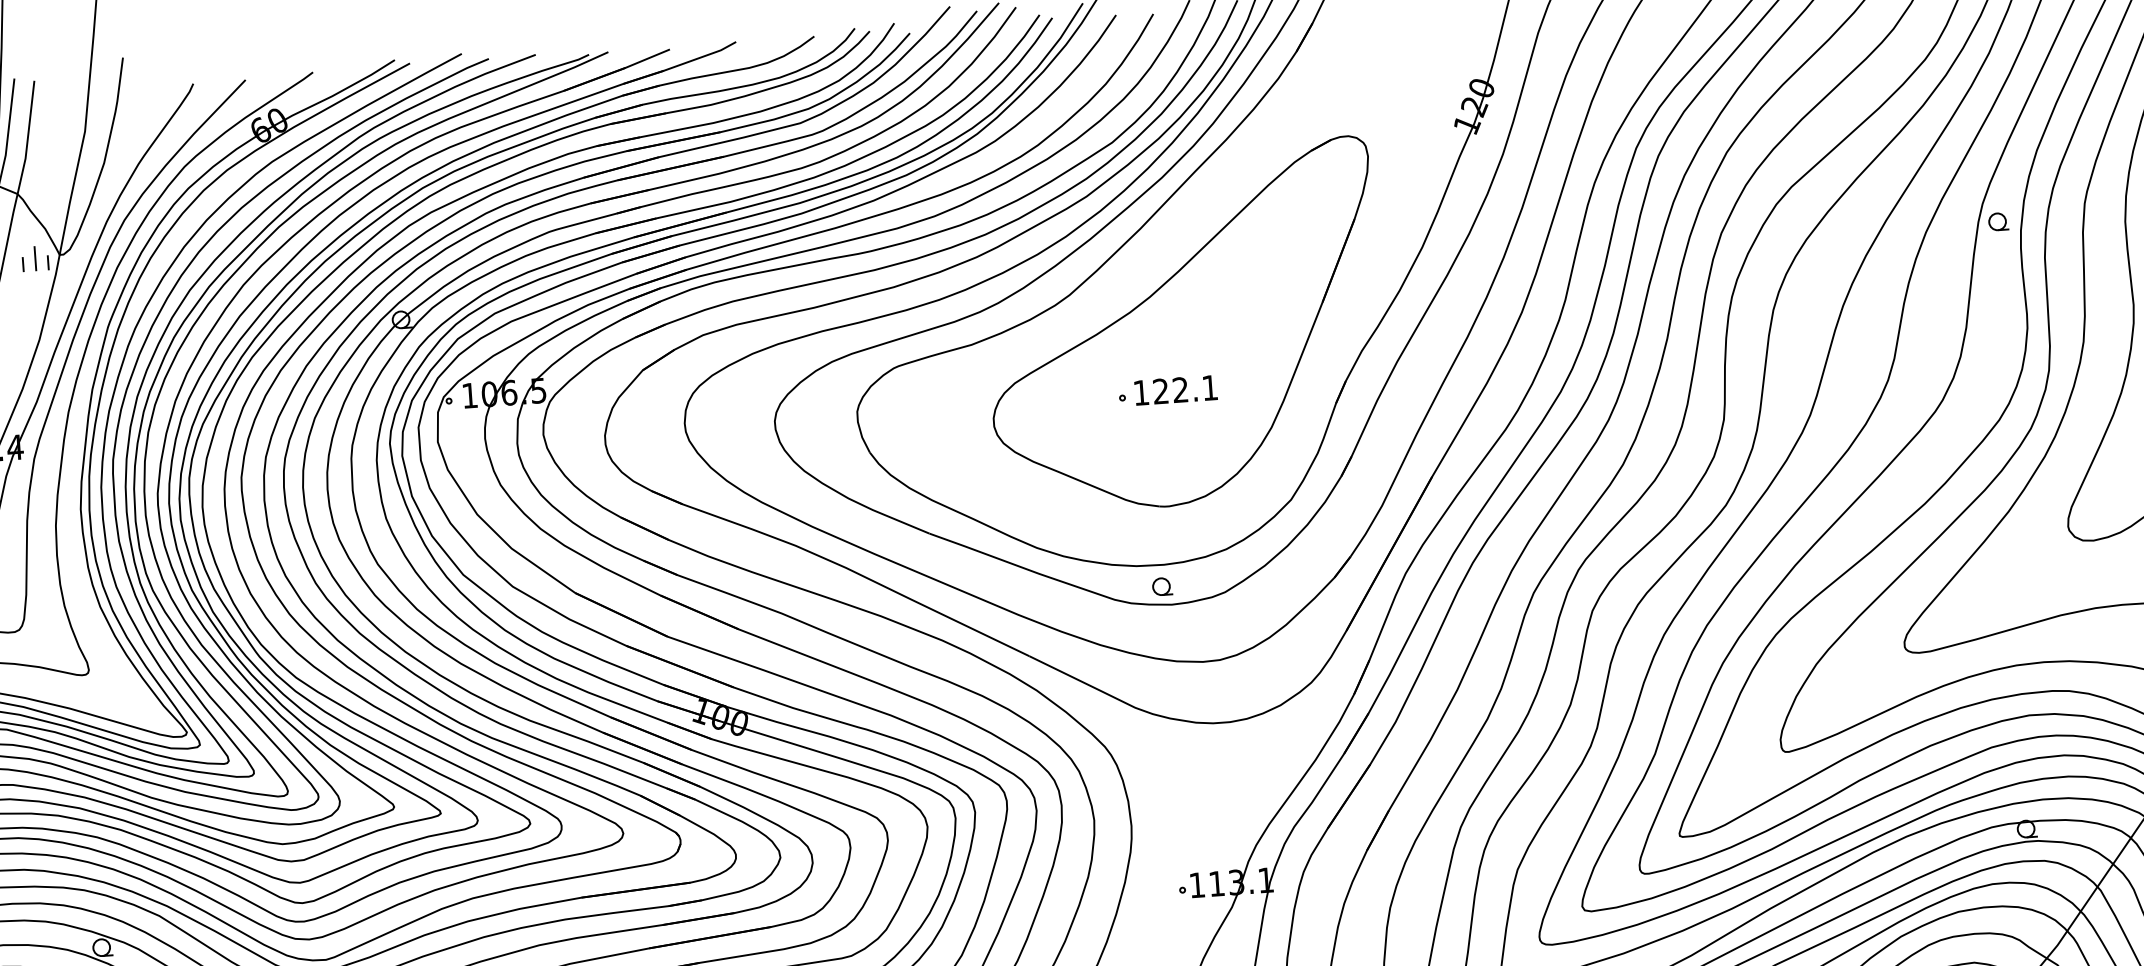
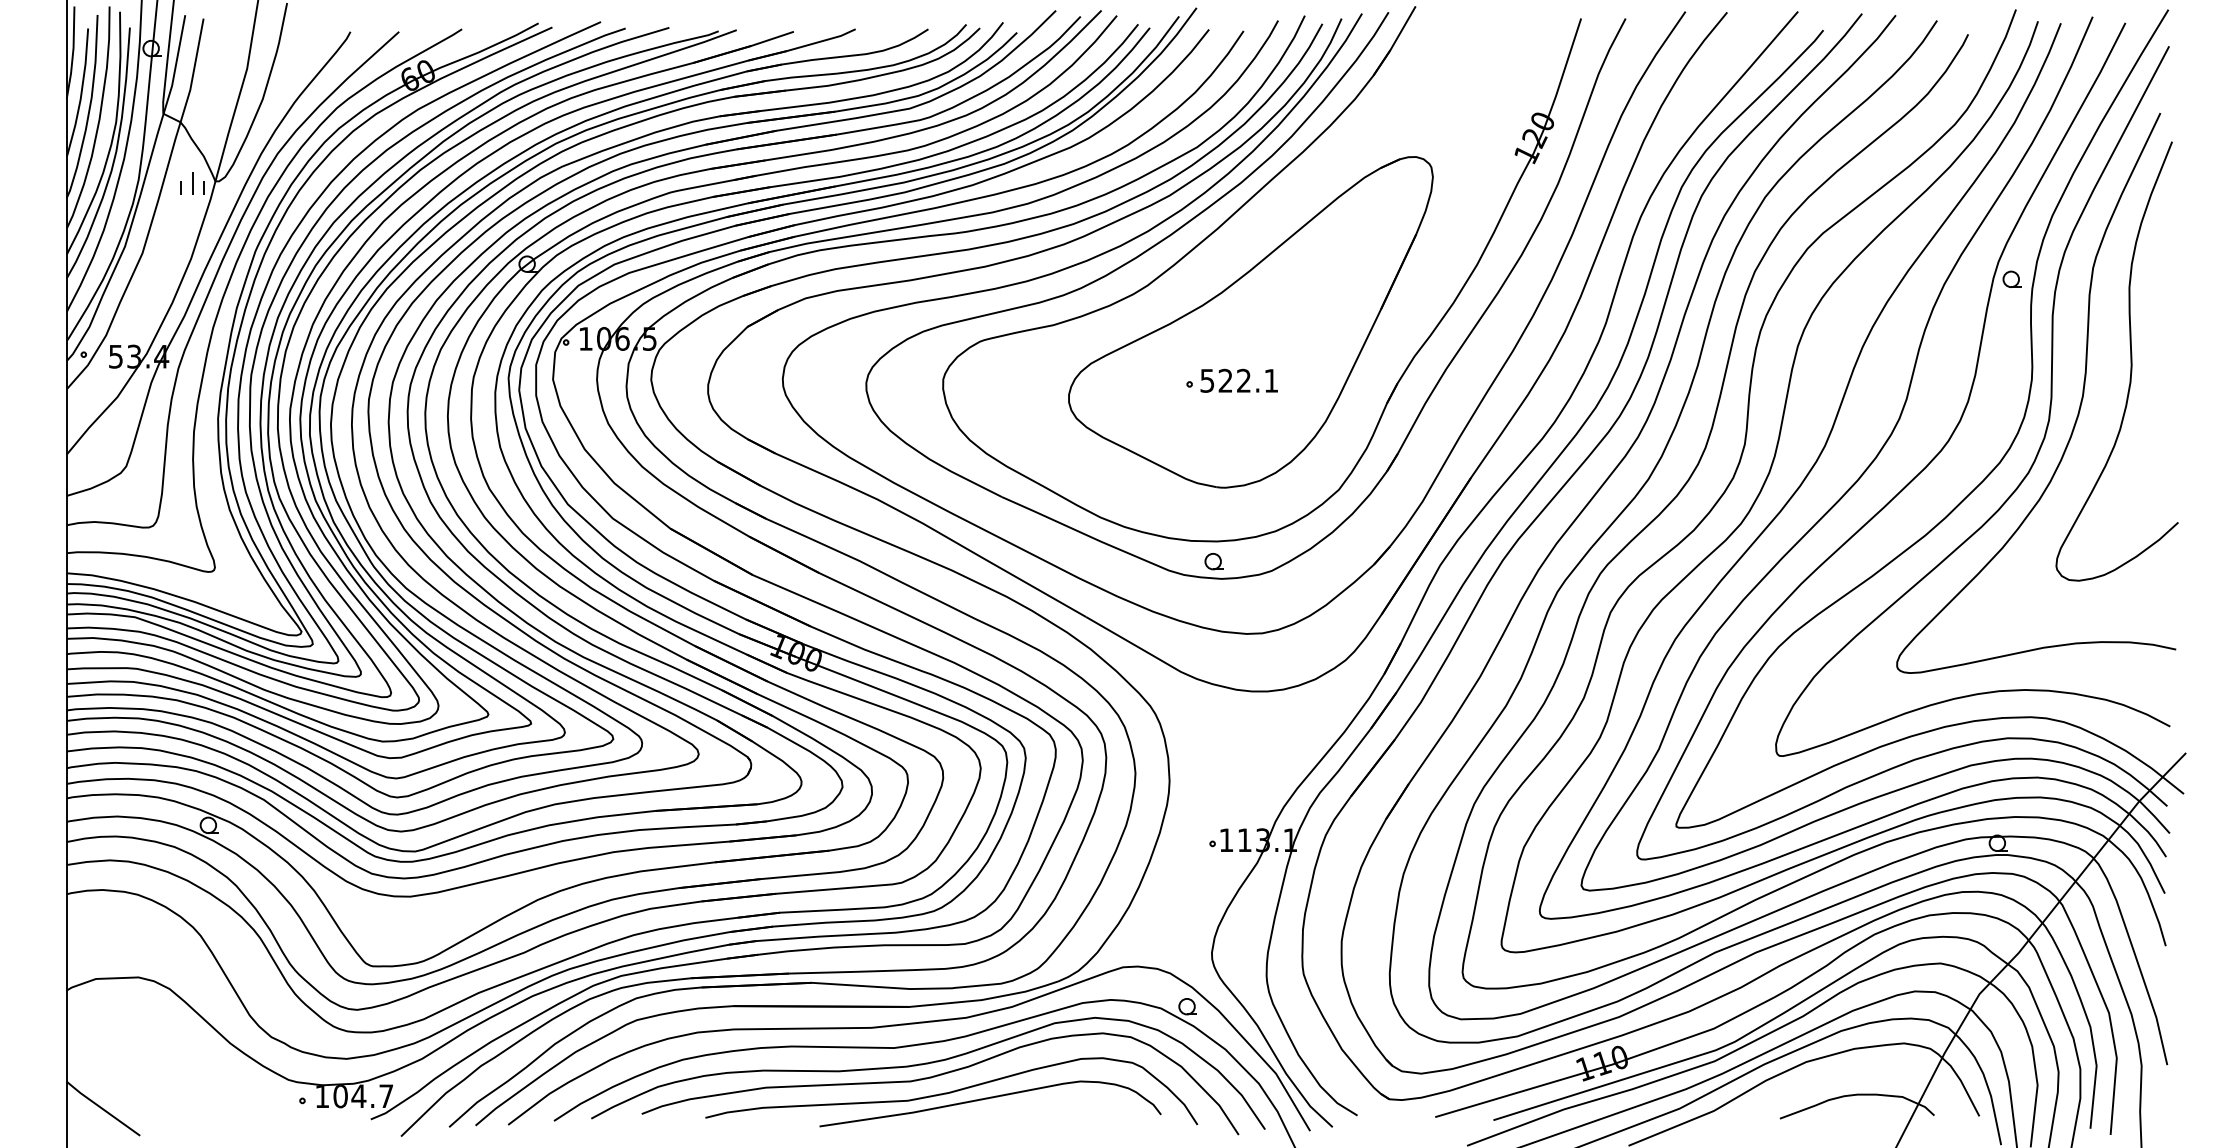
text: (1141, 392) -> (1207, 380), 122.1 -> 522.1

